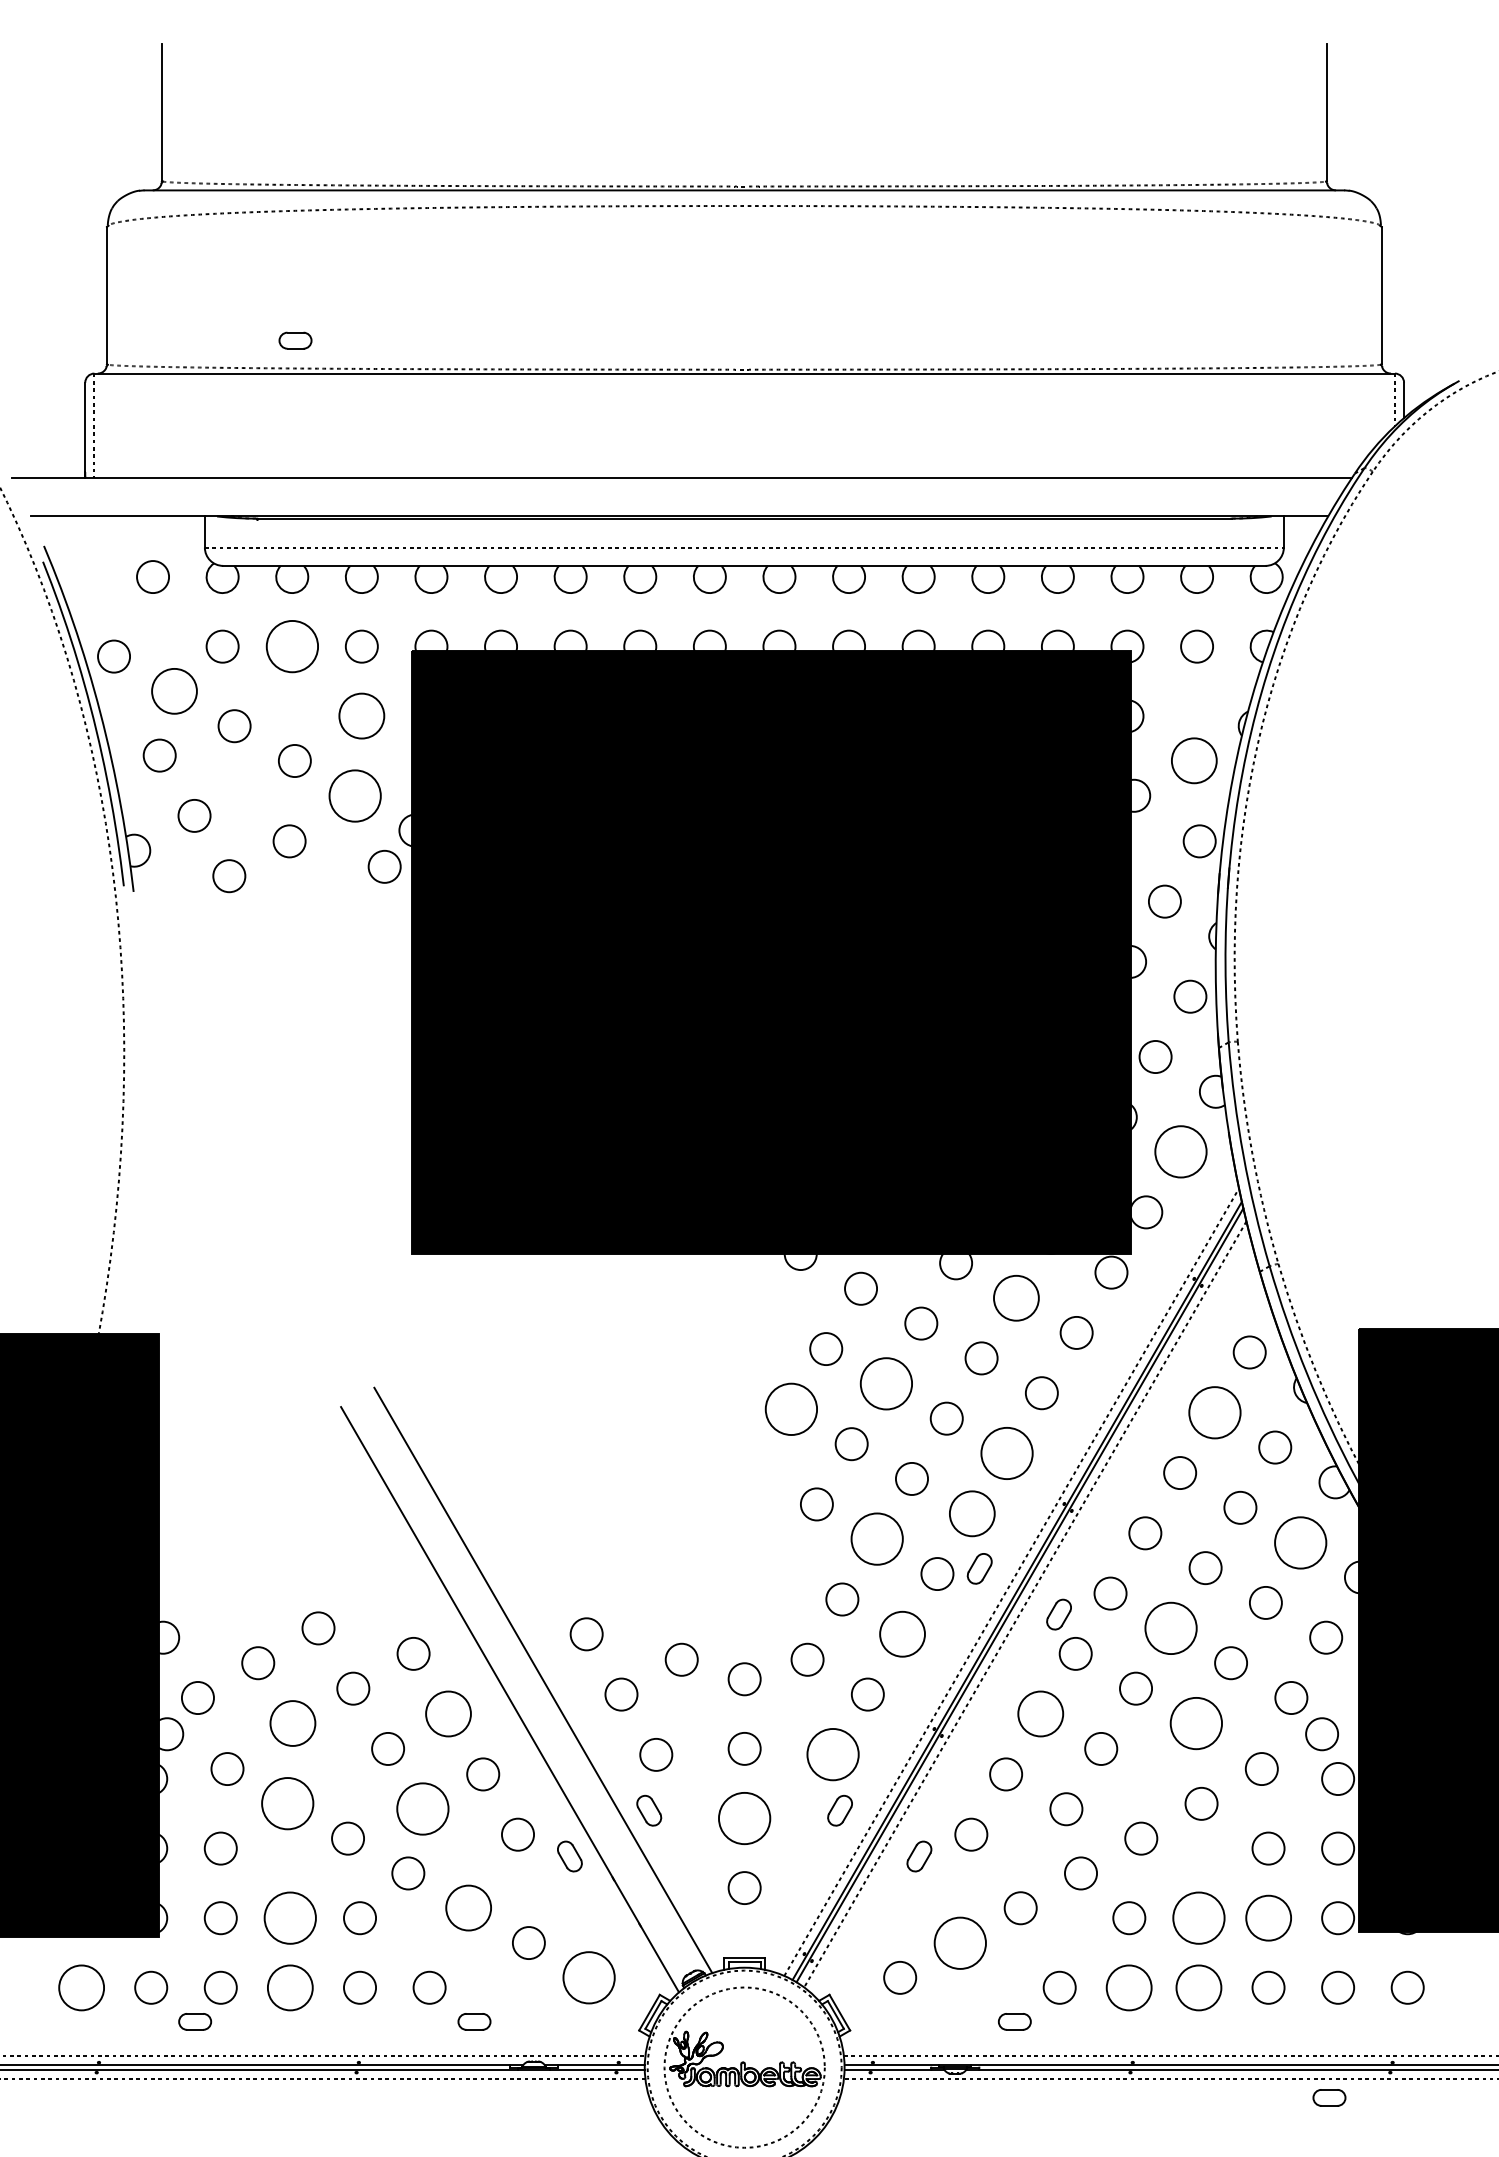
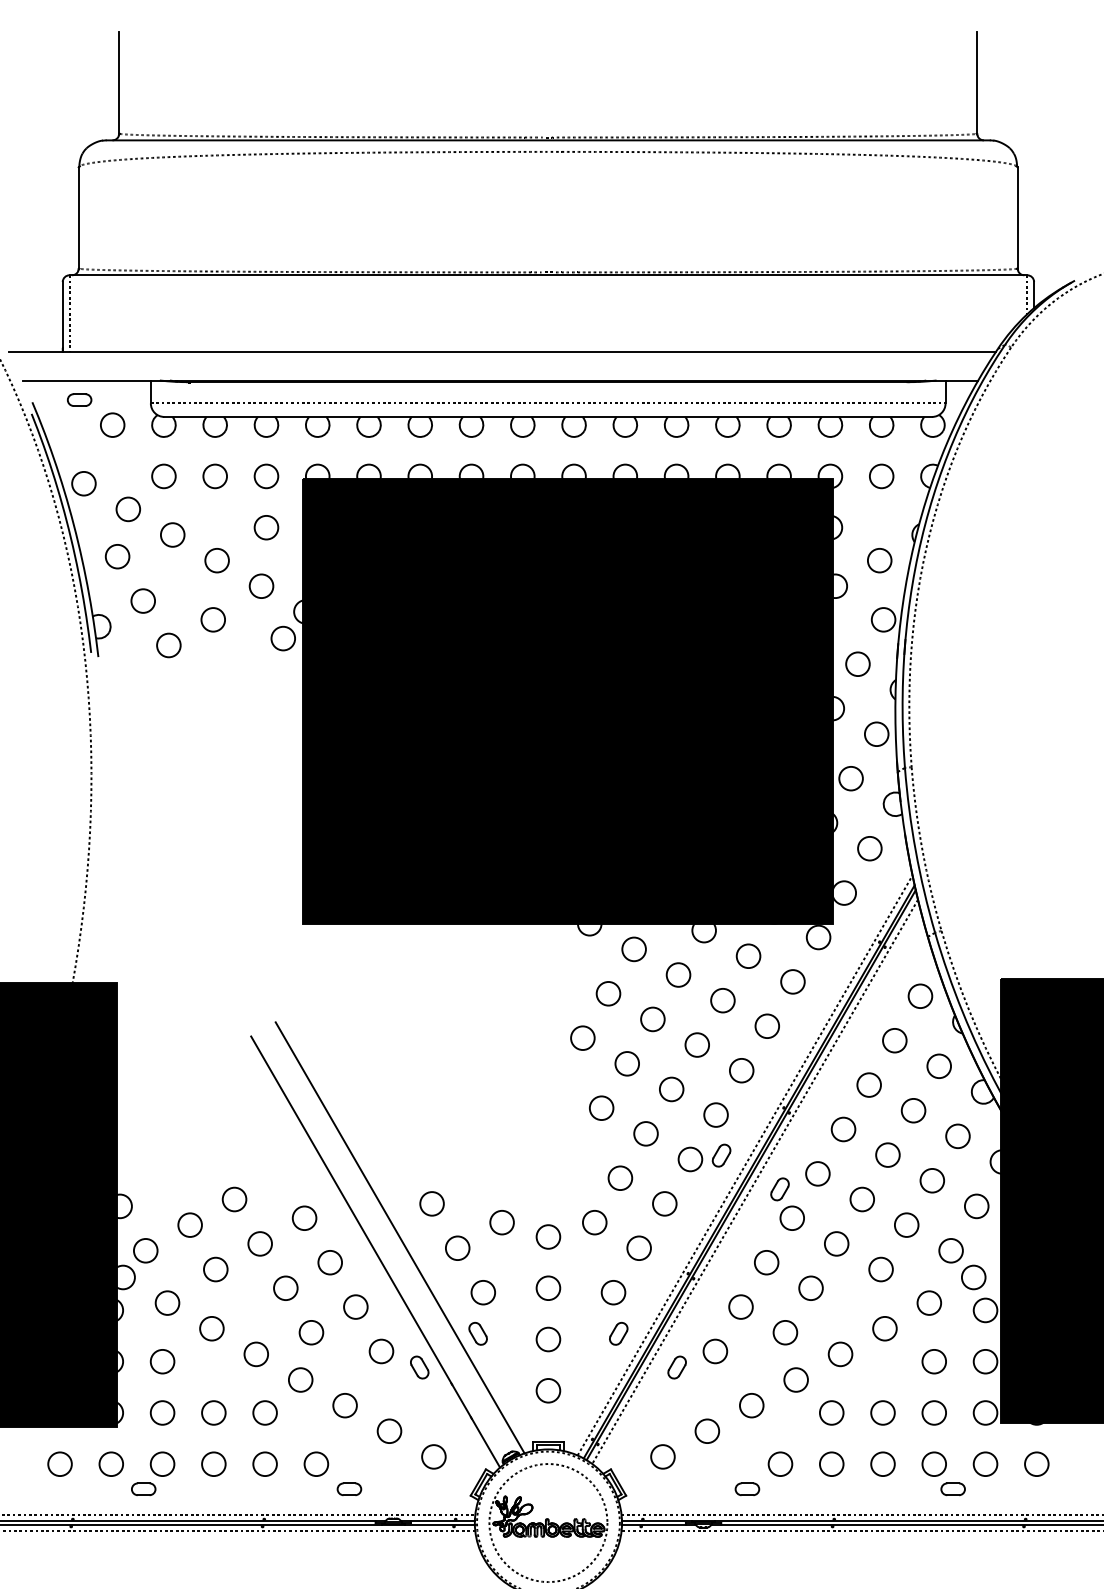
part: (295, 339) -> (79, 399), moved
circle: (291, 646) -> (214, 476), size x0.62
circle: (173, 691) -> (127, 509), size x0.71
circle: (361, 715) -> (266, 527), size x0.71
circle: (1194, 760) -> (879, 560), size x0.71
circle: (355, 794) -> (261, 585), size x0.62
circle: (1180, 1151) -> (869, 848), size x0.62
circle: (1016, 1297) -> (748, 955), size x0.71
circle: (885, 1383) -> (652, 1019), size x0.62
circle: (790, 1408) -> (582, 1037), size x0.62
circle: (1214, 1412) -> (894, 1040), size x0.62
circle: (1006, 1453) -> (741, 1070), size x0.62
circle: (971, 1512) -> (715, 1114), size x0.71
circle: (876, 1538) -> (645, 1133), size x0.62
circle: (1300, 1541) -> (957, 1135), size x0.62
circle: (1169, 1628) -> (861, 1199), size x0.62
circle: (902, 1633) -> (664, 1203), size x0.71
circle: (447, 1713) -> (329, 1262), size x0.71
circle: (1040, 1713) -> (766, 1262), size x0.71
circle: (292, 1723) -> (215, 1269), size x0.71
circle: (1195, 1723) -> (880, 1269), size x0.62
circle: (832, 1754) -> (613, 1292), size x0.62
circle: (287, 1803) -> (211, 1328), size x0.62
circle: (422, 1808) -> (311, 1332), size x0.62
circle: (744, 1818) -> (548, 1339), size x0.62
circle: (467, 1908) -> (344, 1405), size x0.71
circle: (289, 1917) -> (213, 1412), size x0.62
circle: (1198, 1917) -> (882, 1412), size x0.62
circle: (1267, 1917) -> (933, 1412), size x0.71
circle: (960, 1941) -> (707, 1430), size x0.62
circle: (588, 1977) -> (433, 1456), size x0.62
circle: (80, 1986) -> (59, 1463), size x0.71
circle: (289, 1986) -> (213, 1463), size x0.71
circle: (1128, 1986) -> (831, 1463), size x0.71
circle: (1198, 1986) -> (882, 1463), size x0.71
part: (1328, 2098) -> (952, 1489), moved

